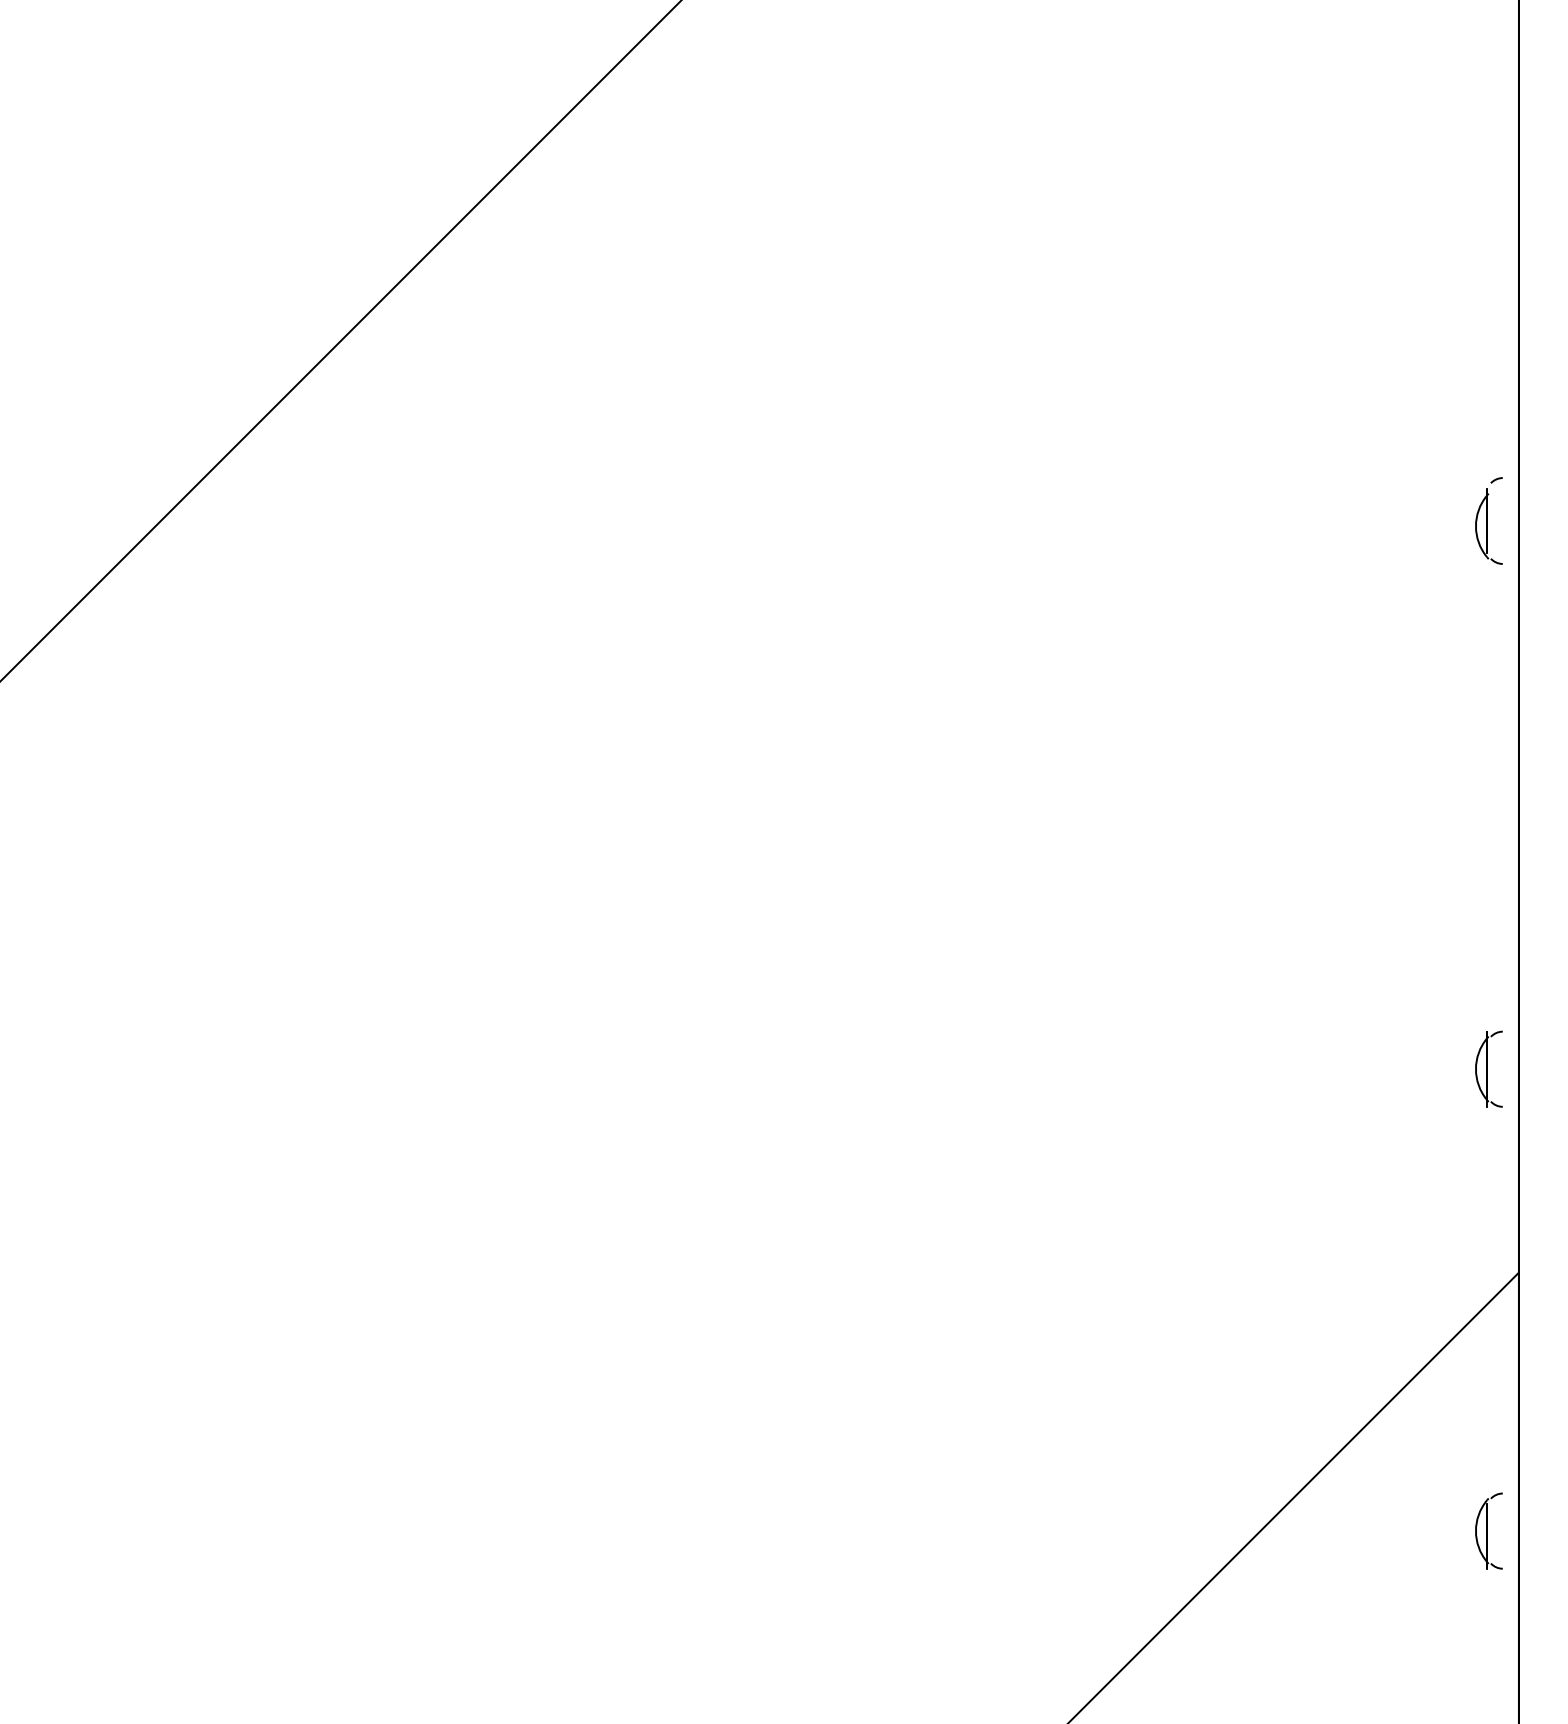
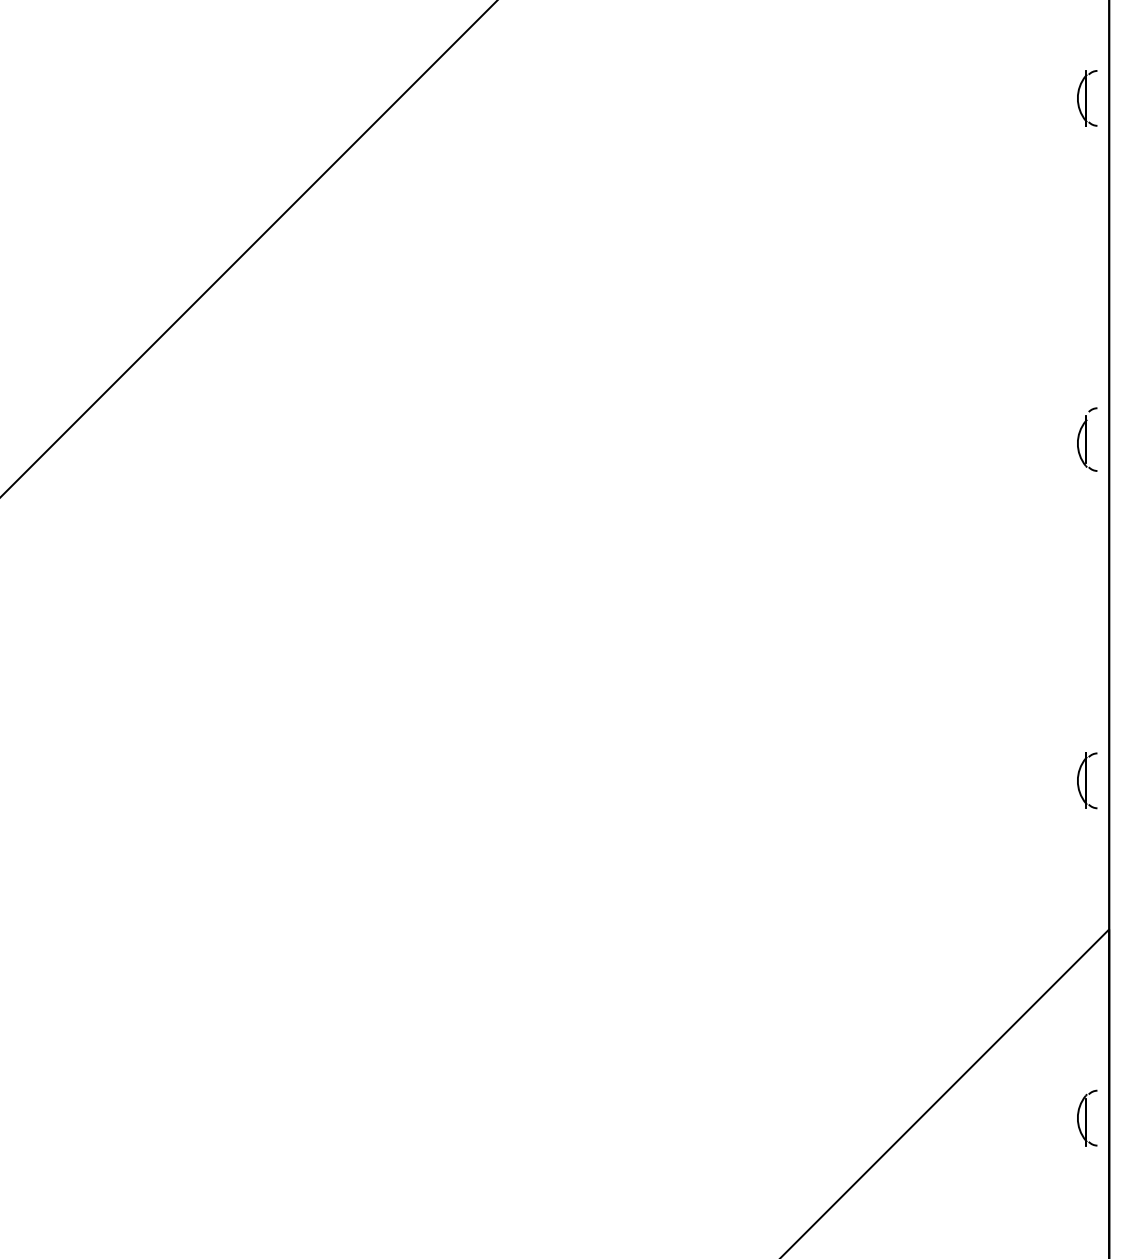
part: (1488, 134) -> (1086, 98), added
part: (1488, 520) -> (1086, 439), moved

